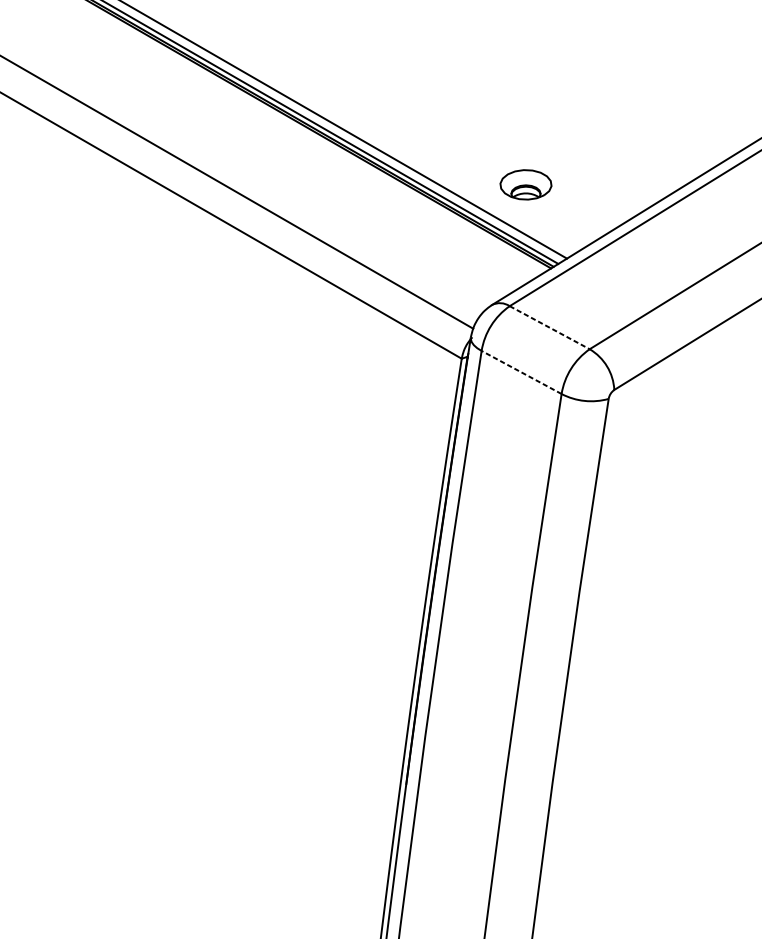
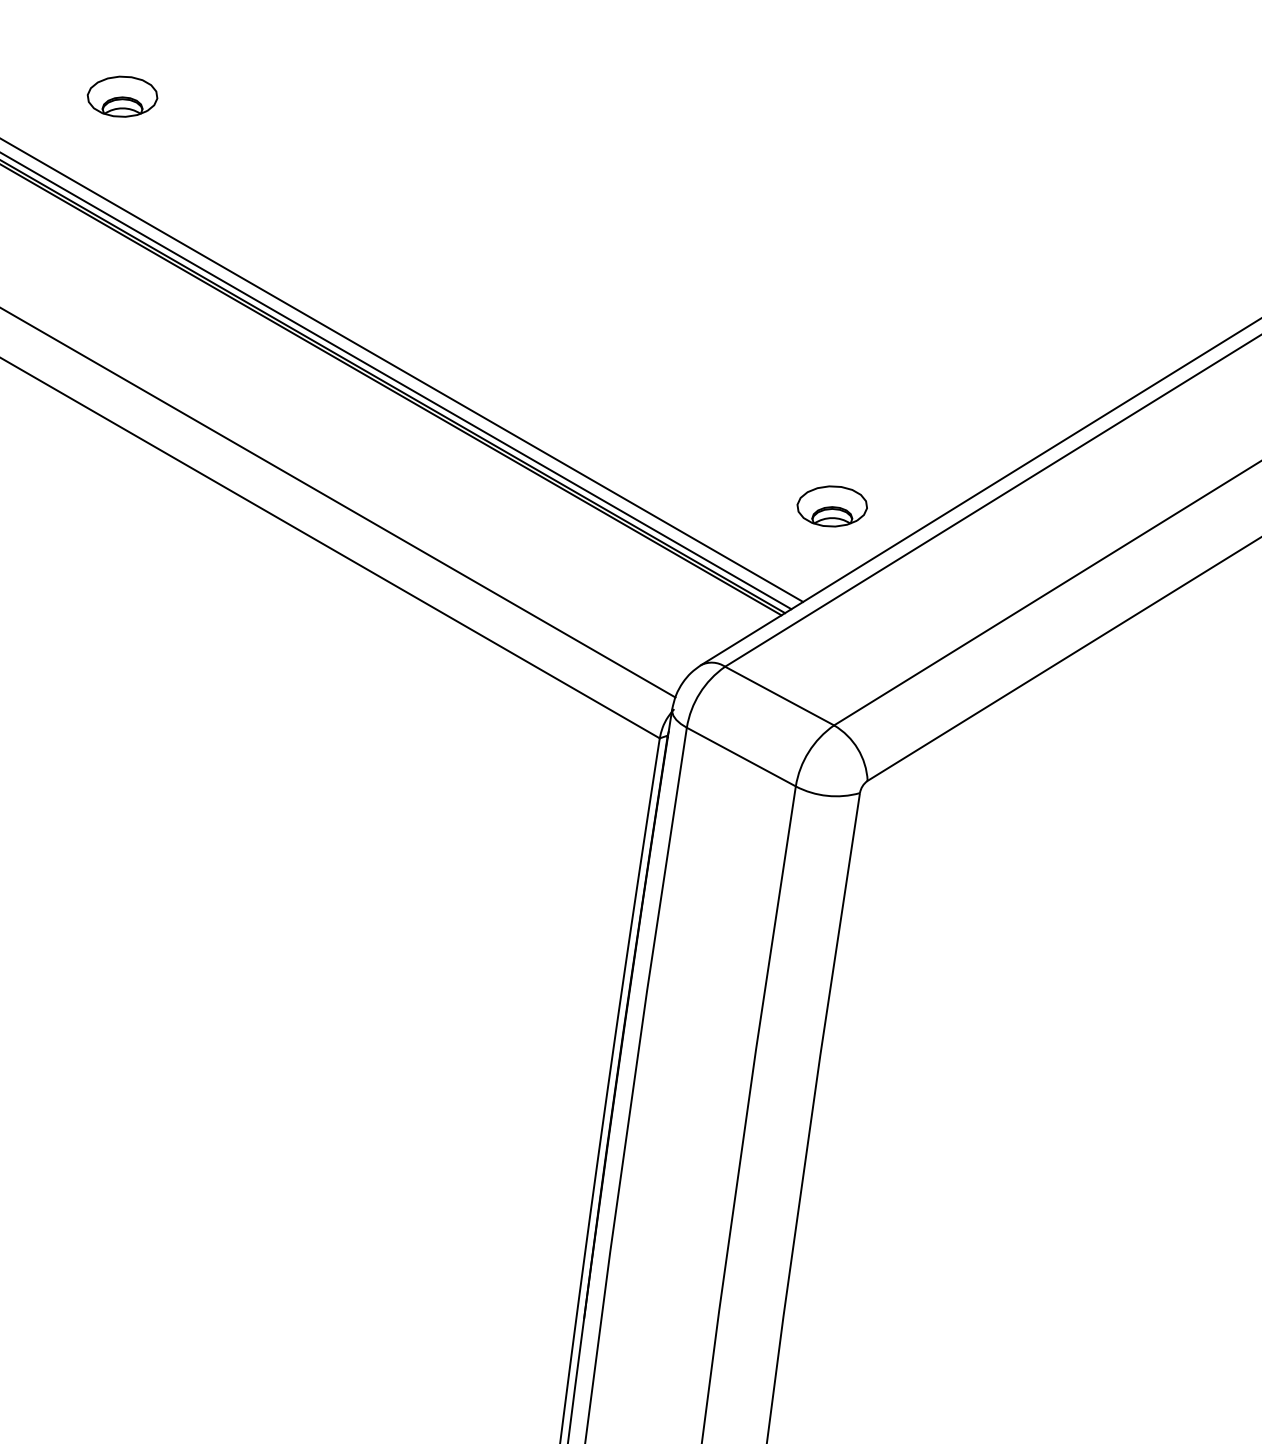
part: (525, 184) -> (831, 506), moved
line: (549, 328) -> (779, 696), dashed -> solid
line: (521, 372) -> (741, 757), dashed -> solid

